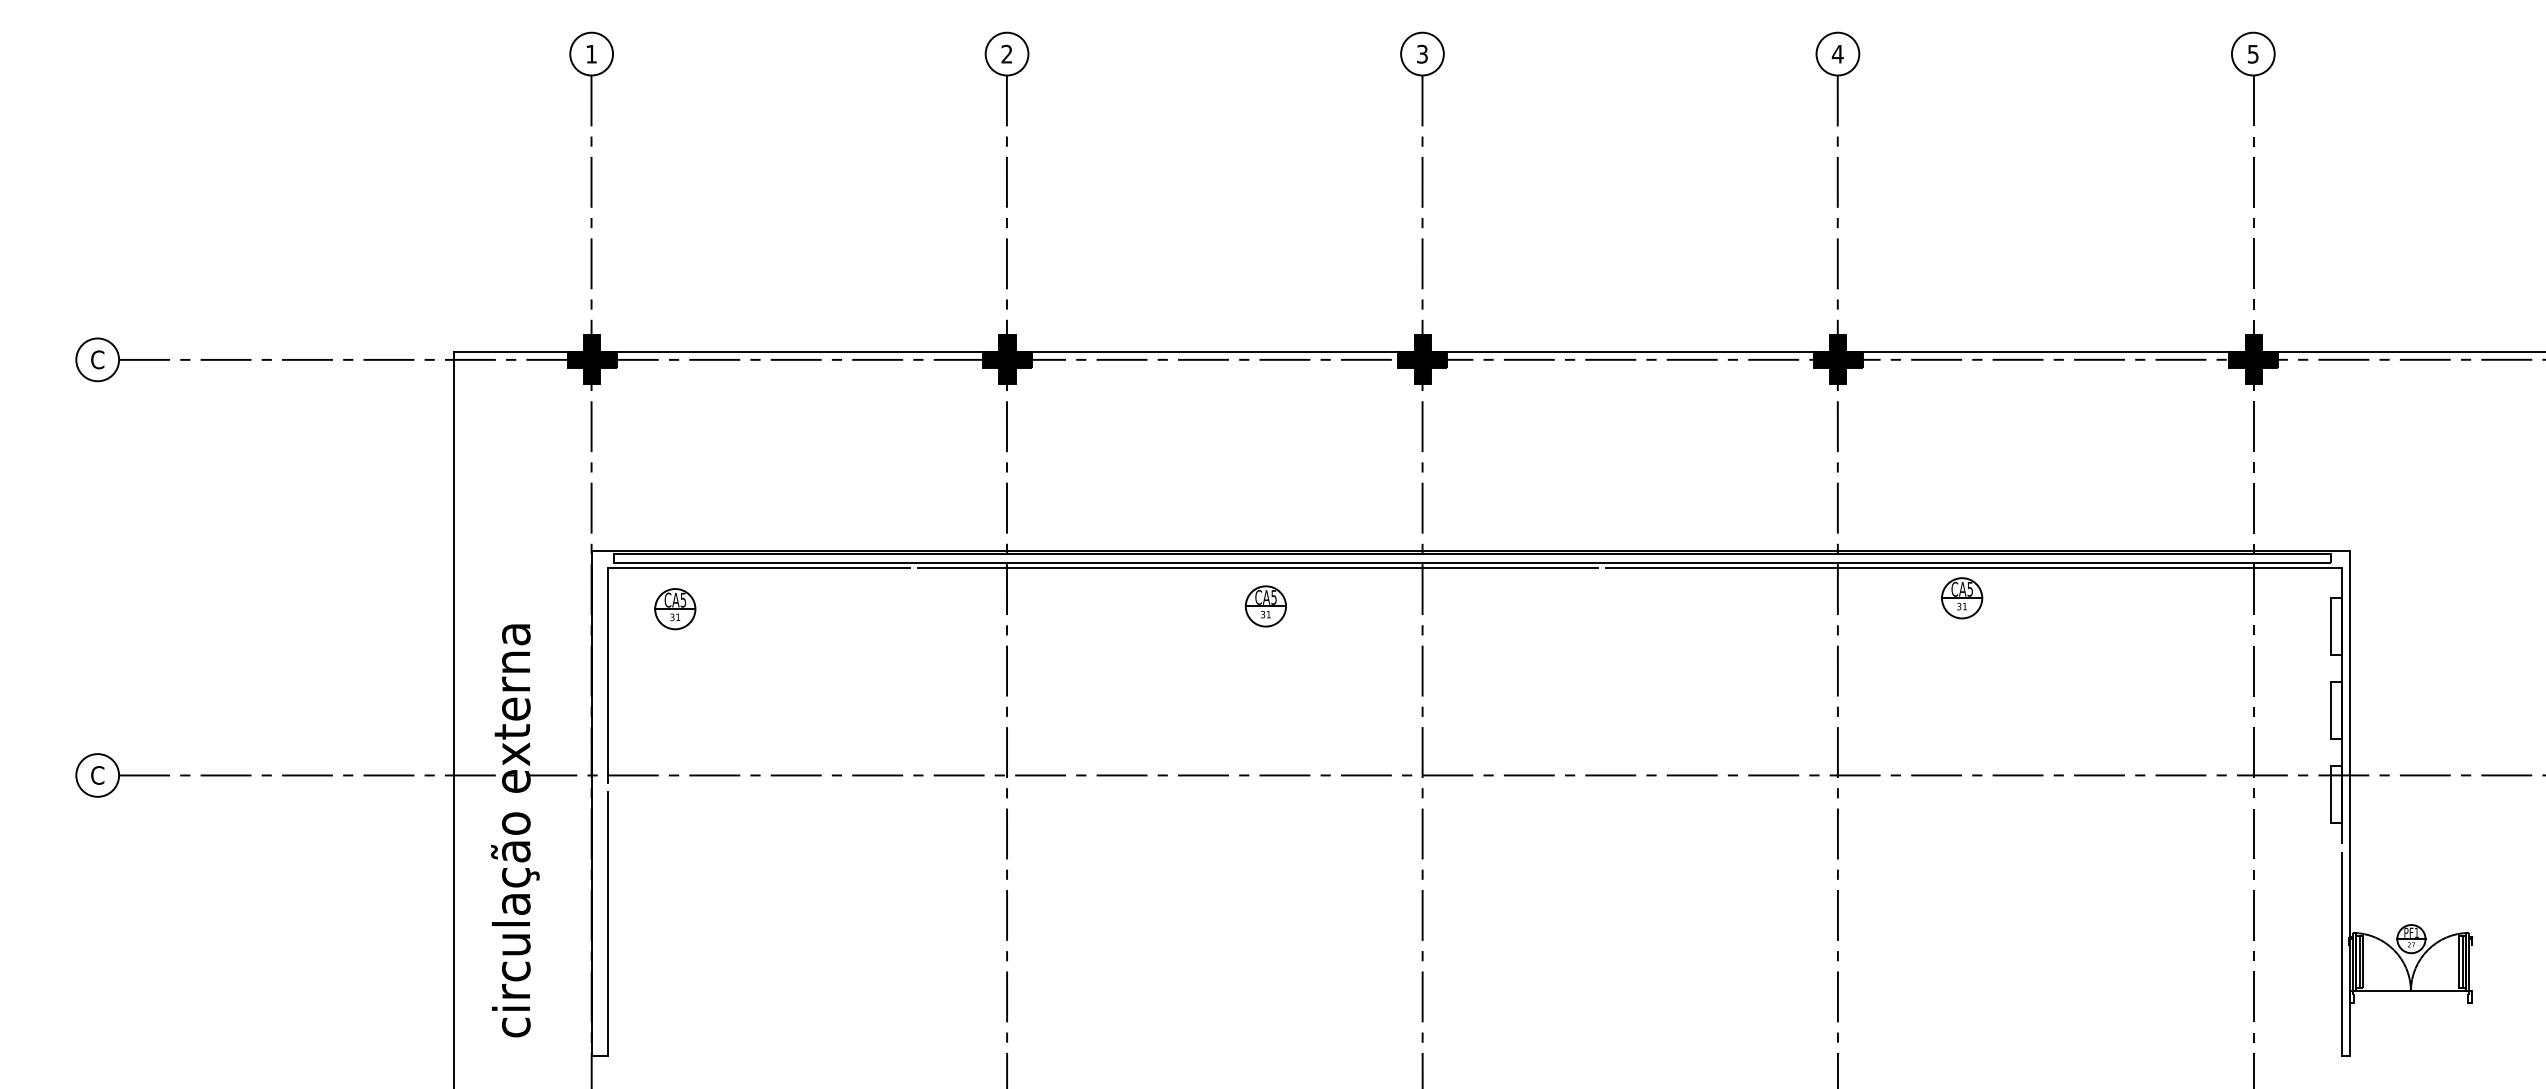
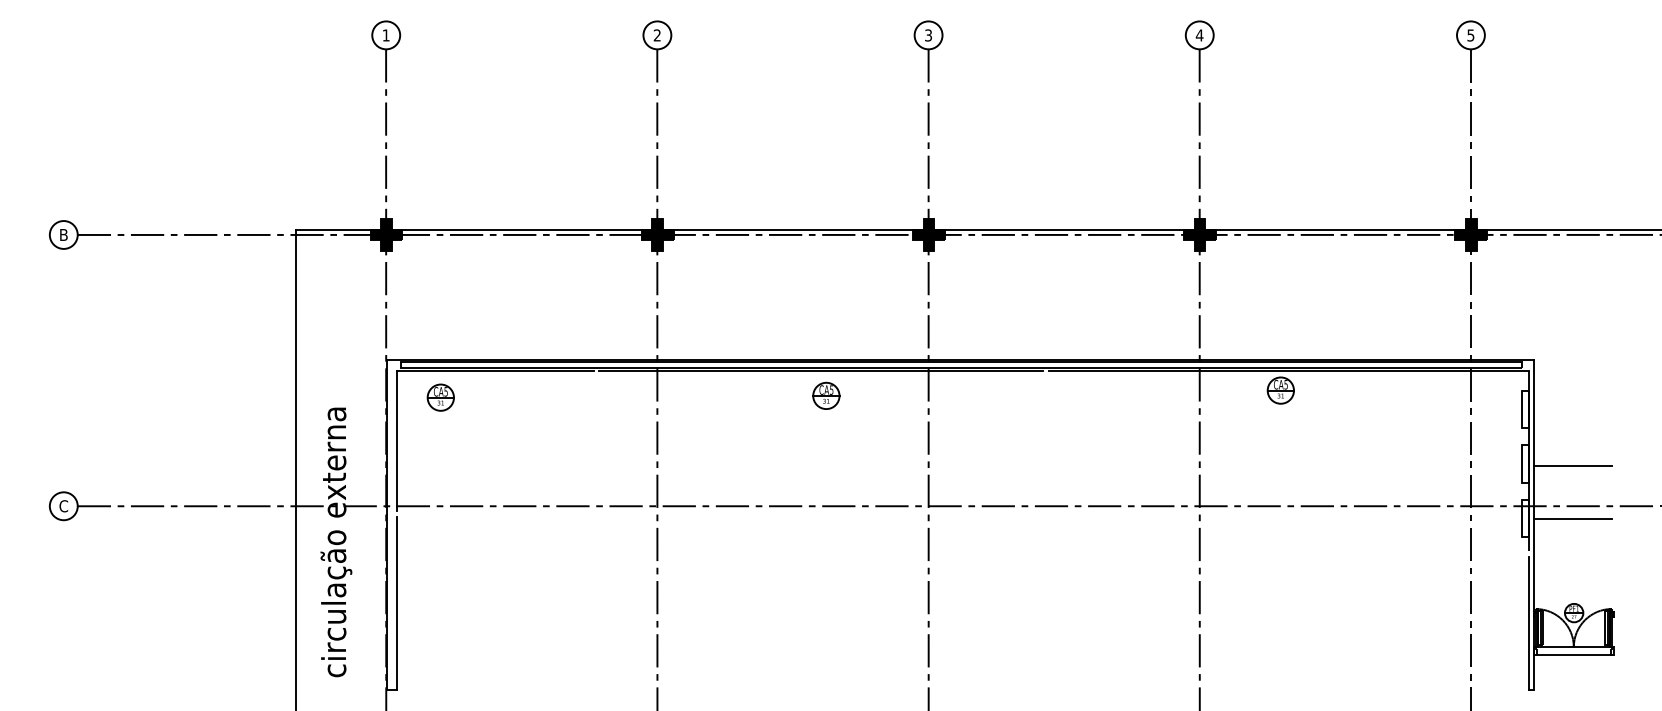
text: (97, 359) -> (63, 234), C -> B
line: (2408, 714) -> (1572, 466), added
line: (2408, 795) -> (1572, 519), added
line: (2410, 1004) -> (1573, 655), added

